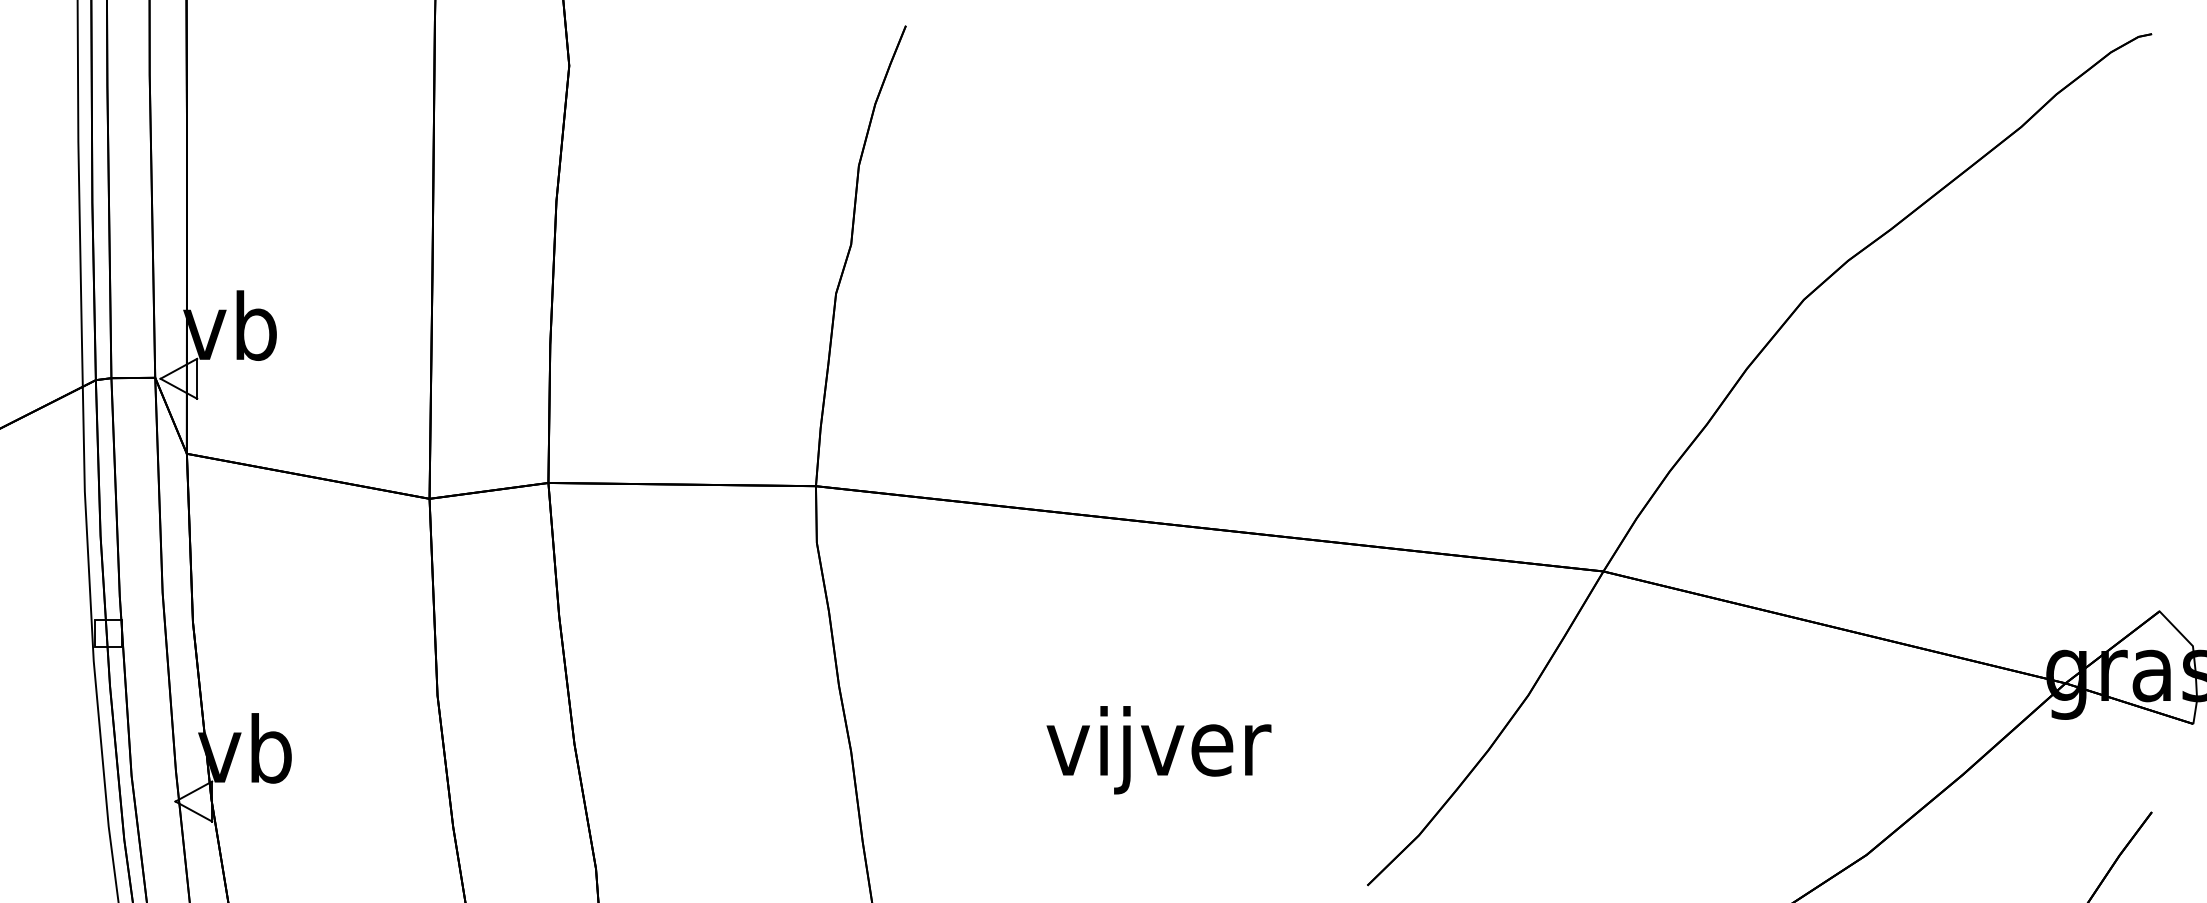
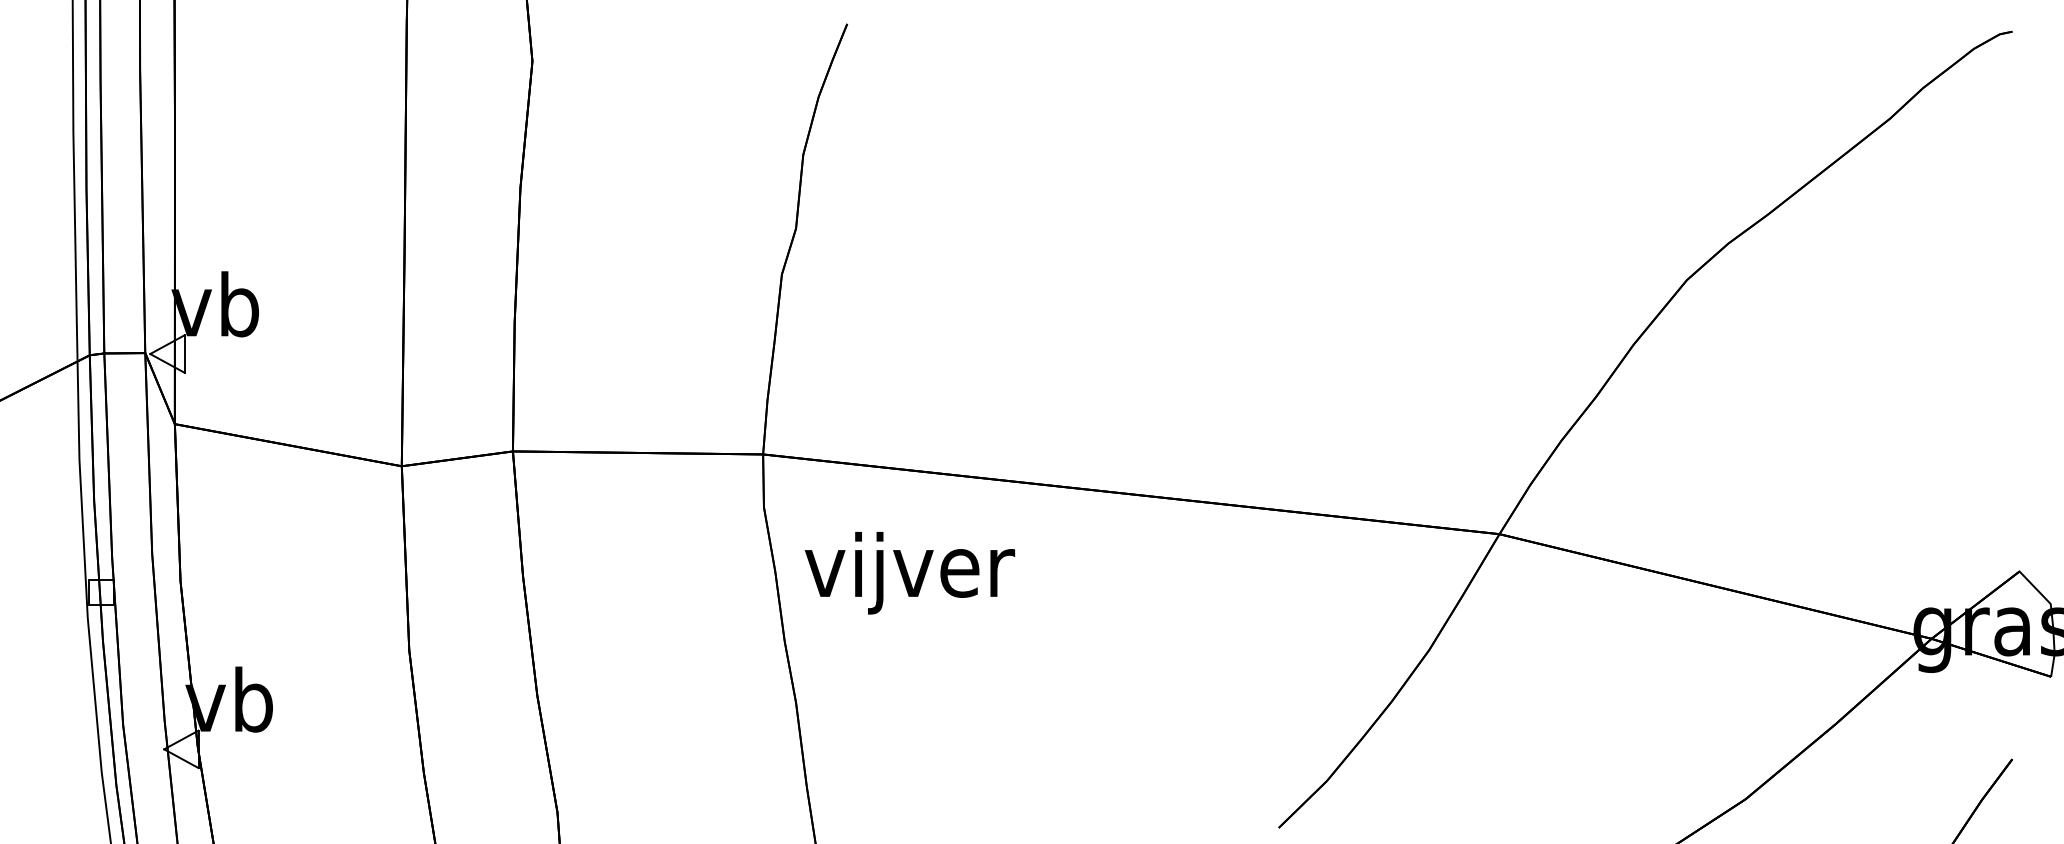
text: (1158, 750) -> (909, 573), moved

